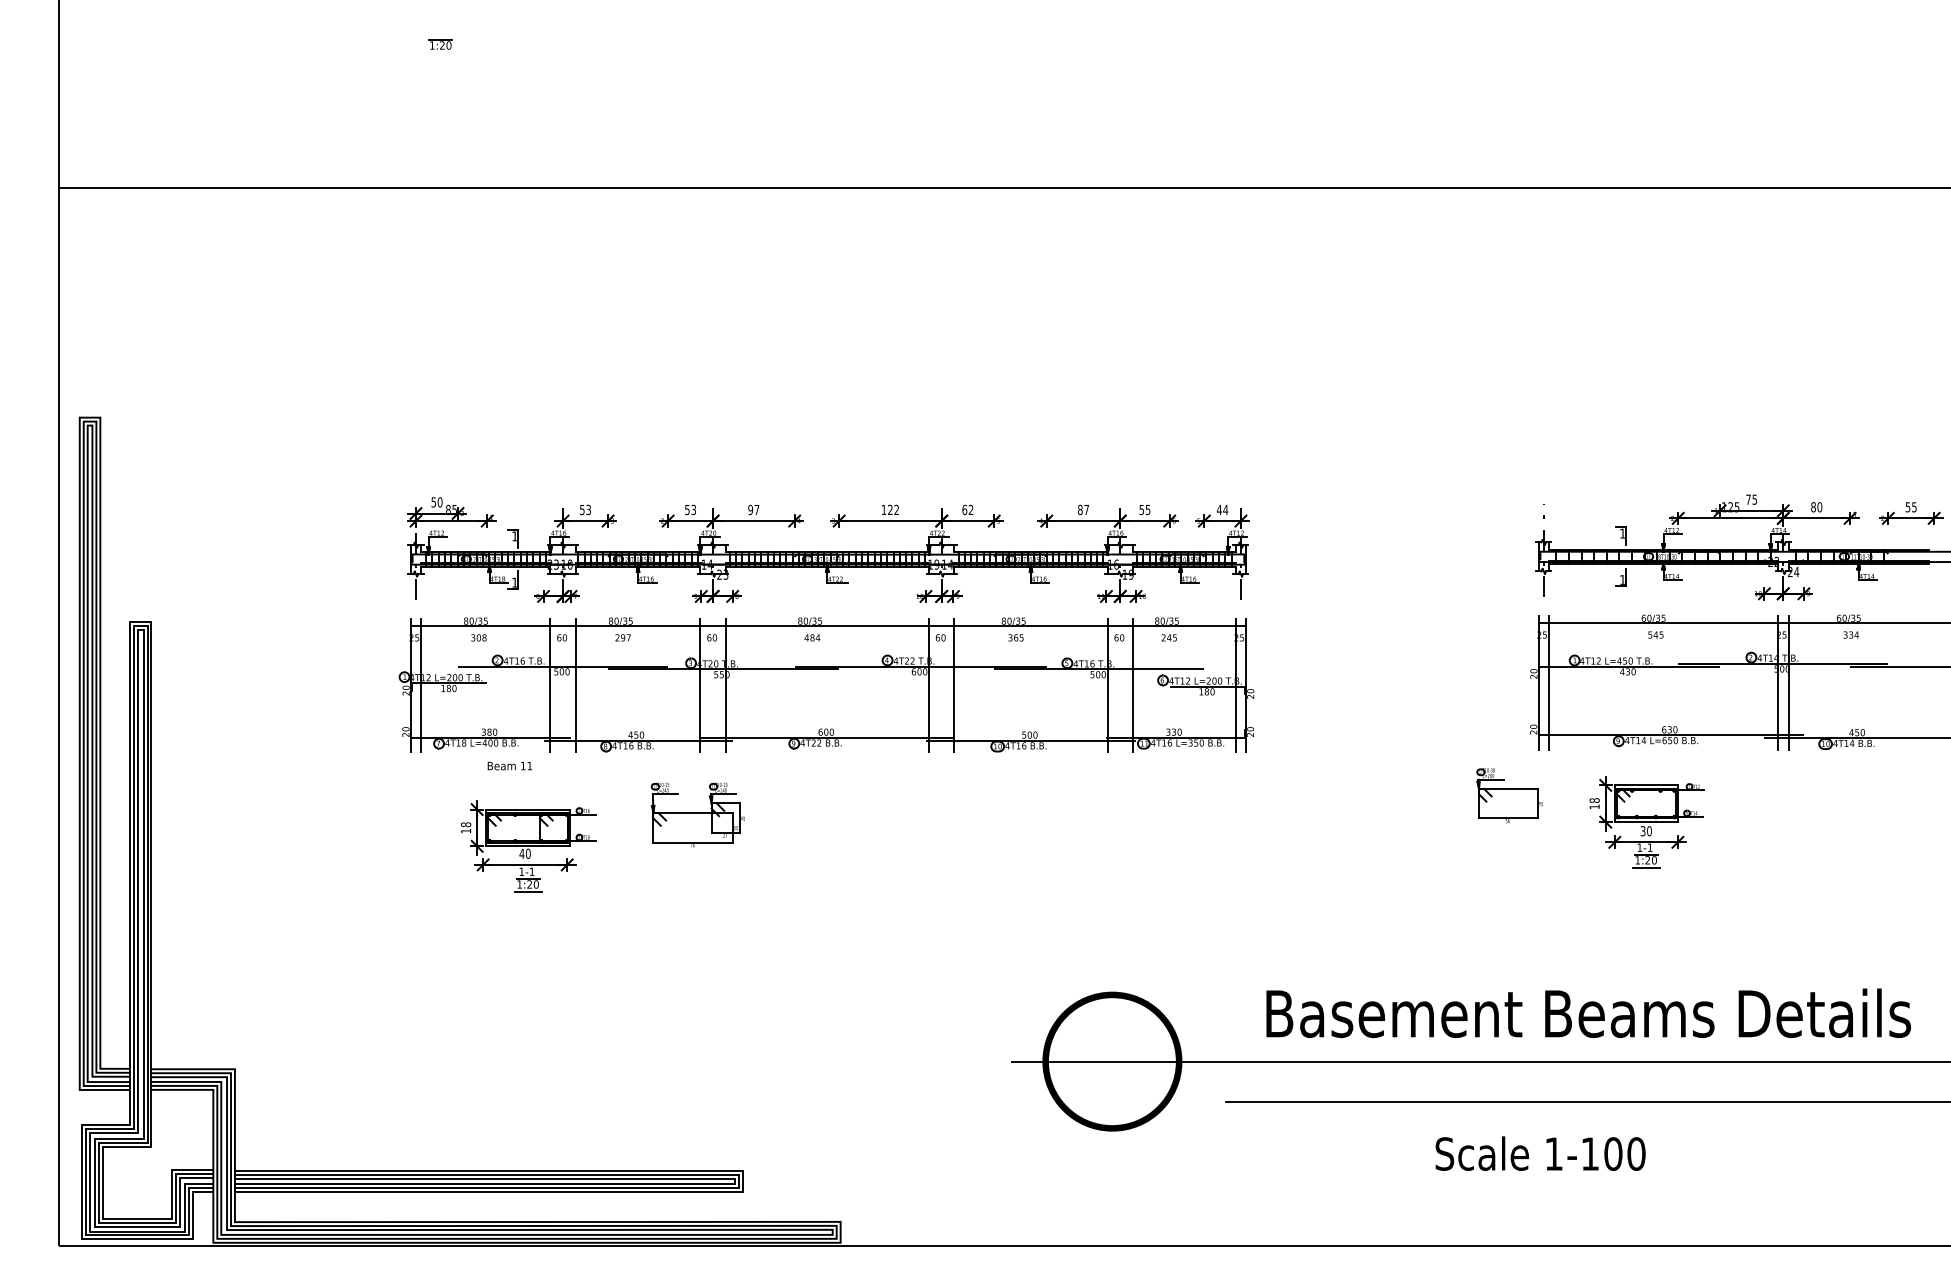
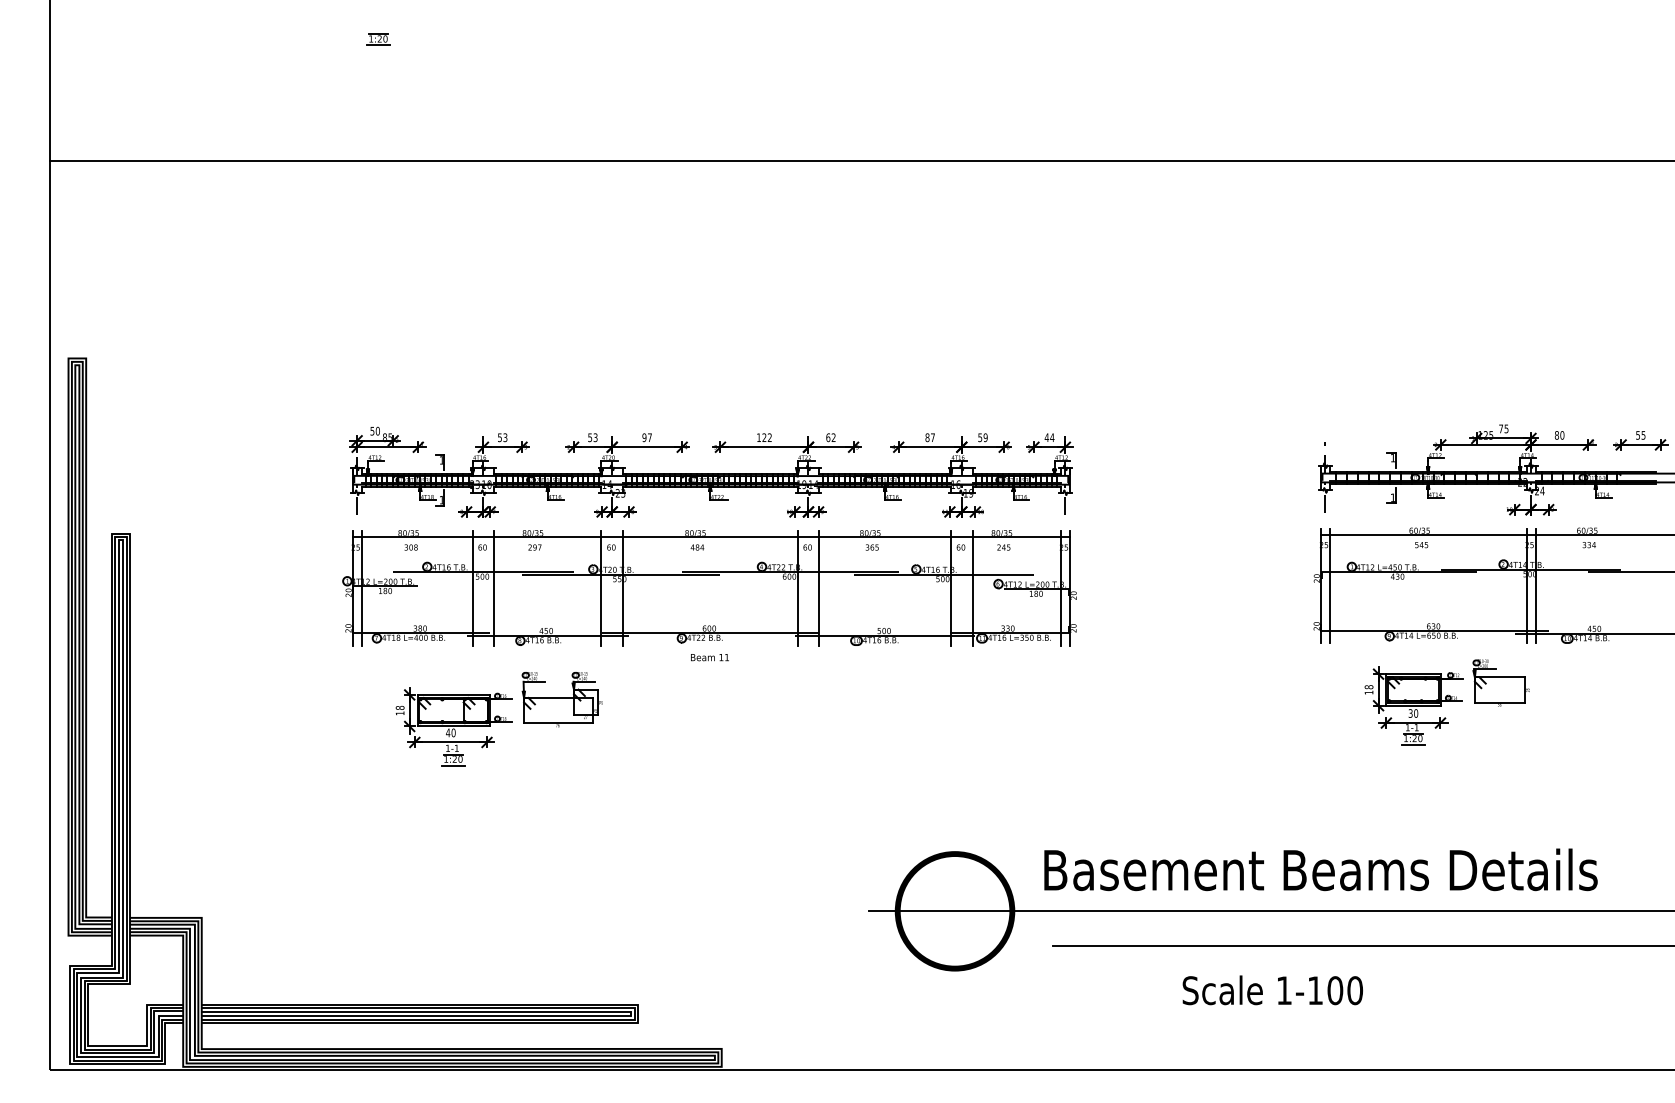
line: (440, 52) -> (378, 44), added
text: (1147, 509) -> (985, 437), 55 -> 59
text: (509, 765) -> (709, 657), moved
part: (1509, 795) -> (1501, 682), moved
part: (697, 814) -> (561, 699), moved
text: (1588, 1013) -> (1320, 870), moved
text: (1540, 1153) -> (1272, 990), moved

